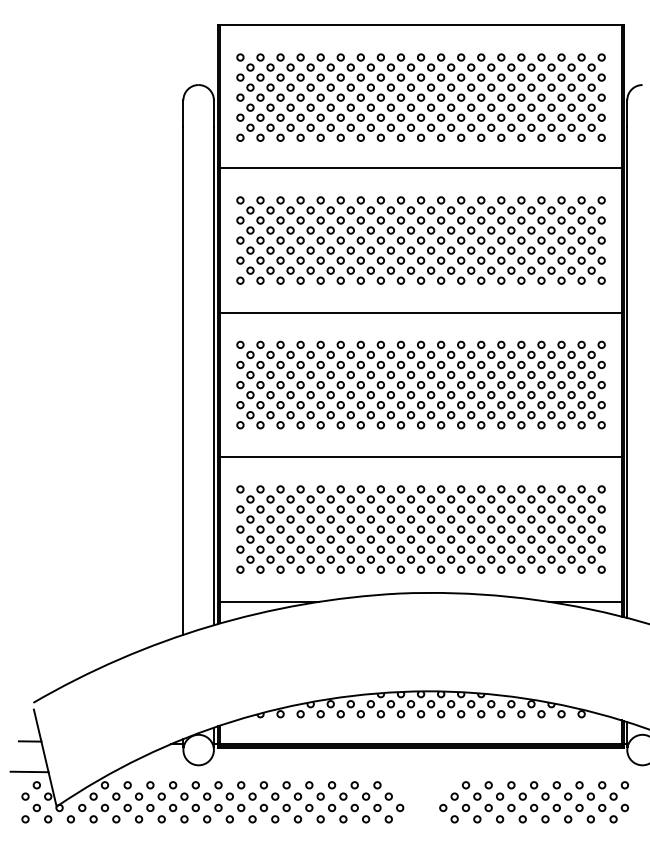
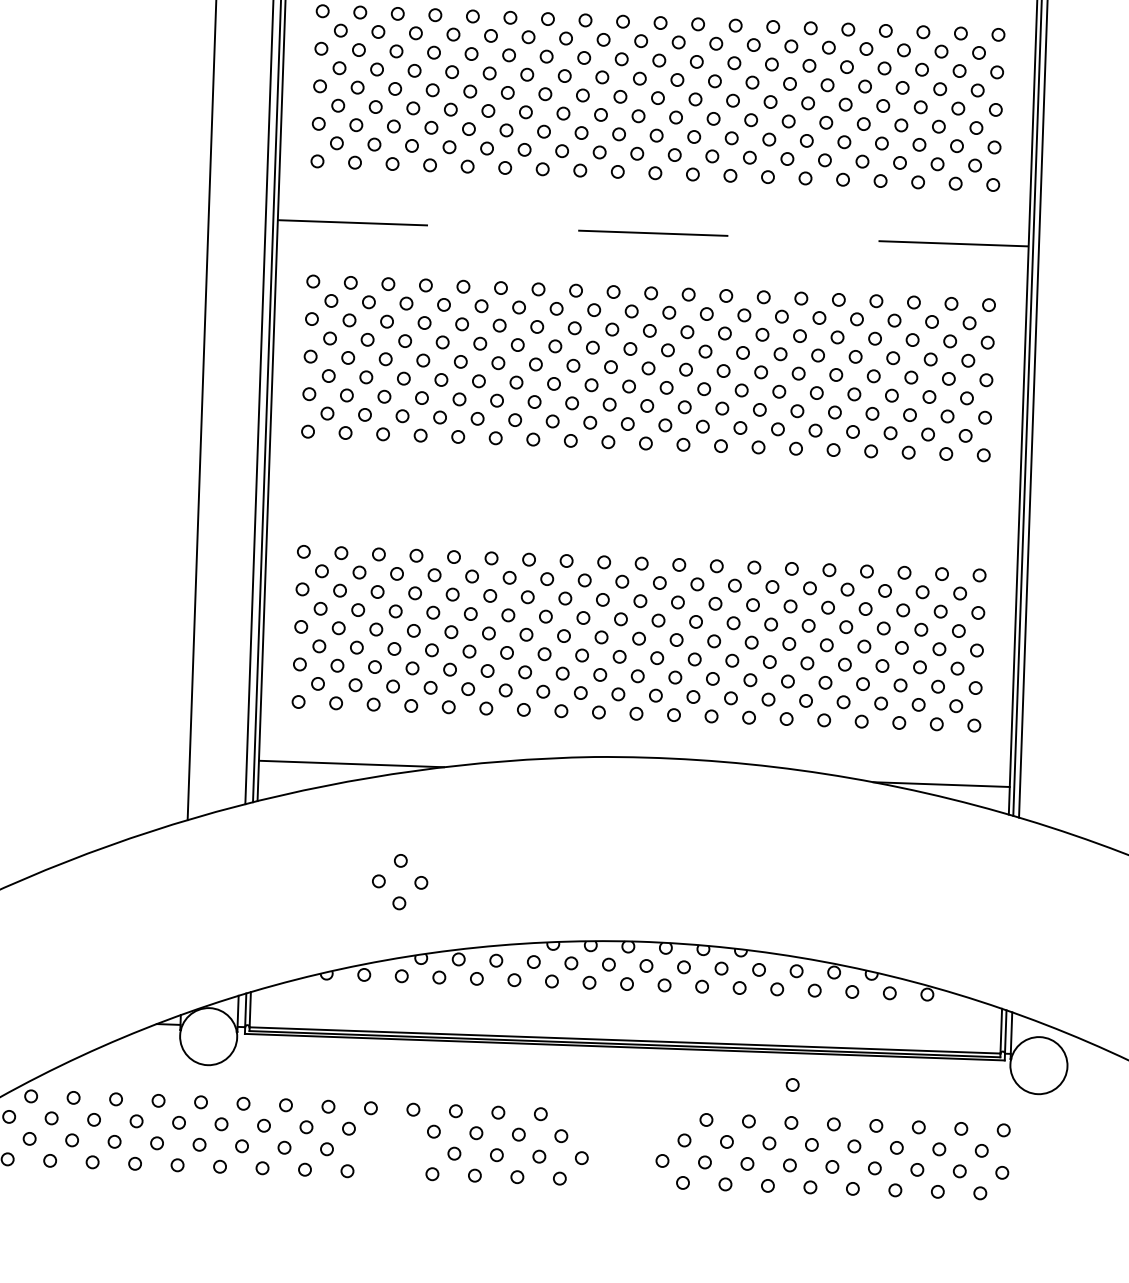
line: (421, 312) -> (654, 232), solid -> dashed
line: (420, 457) -> (642, 503), removed
circle: (511, 764) -> (792, 1084), added
part: (297, 800) -> (399, 868), moved

